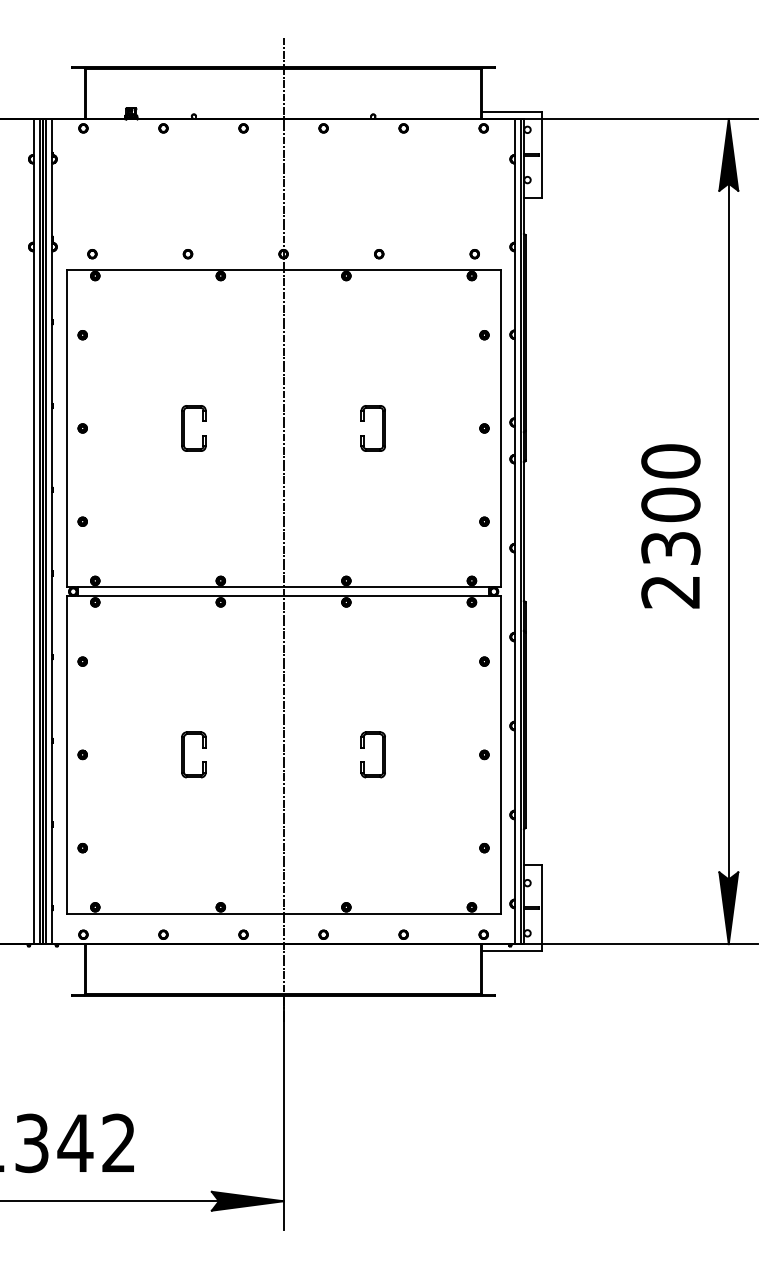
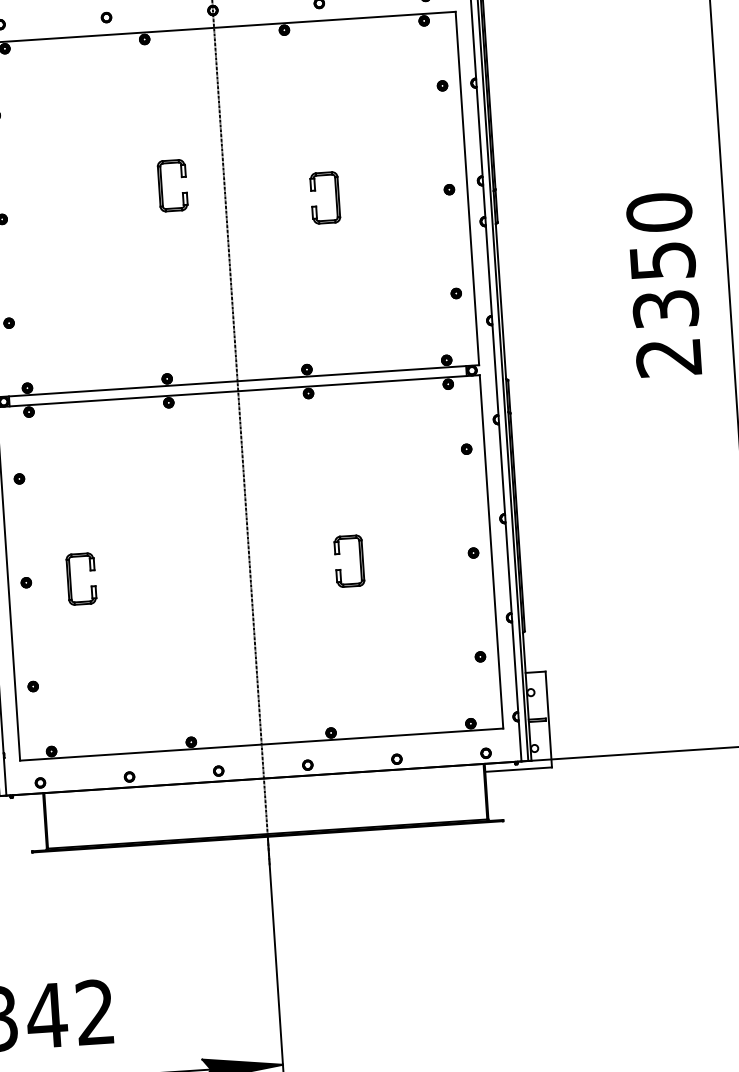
part: (184, 428) -> (161, 186), moved
text: (670, 504) -> (662, 260), 2300 -> 2350
part: (184, 754) -> (70, 579), moved

